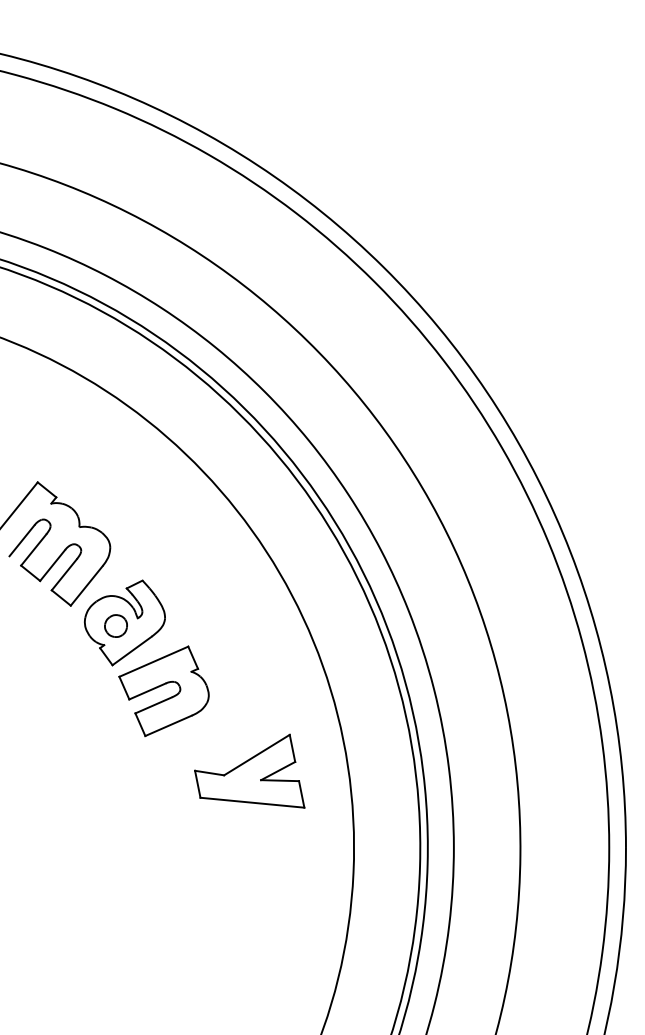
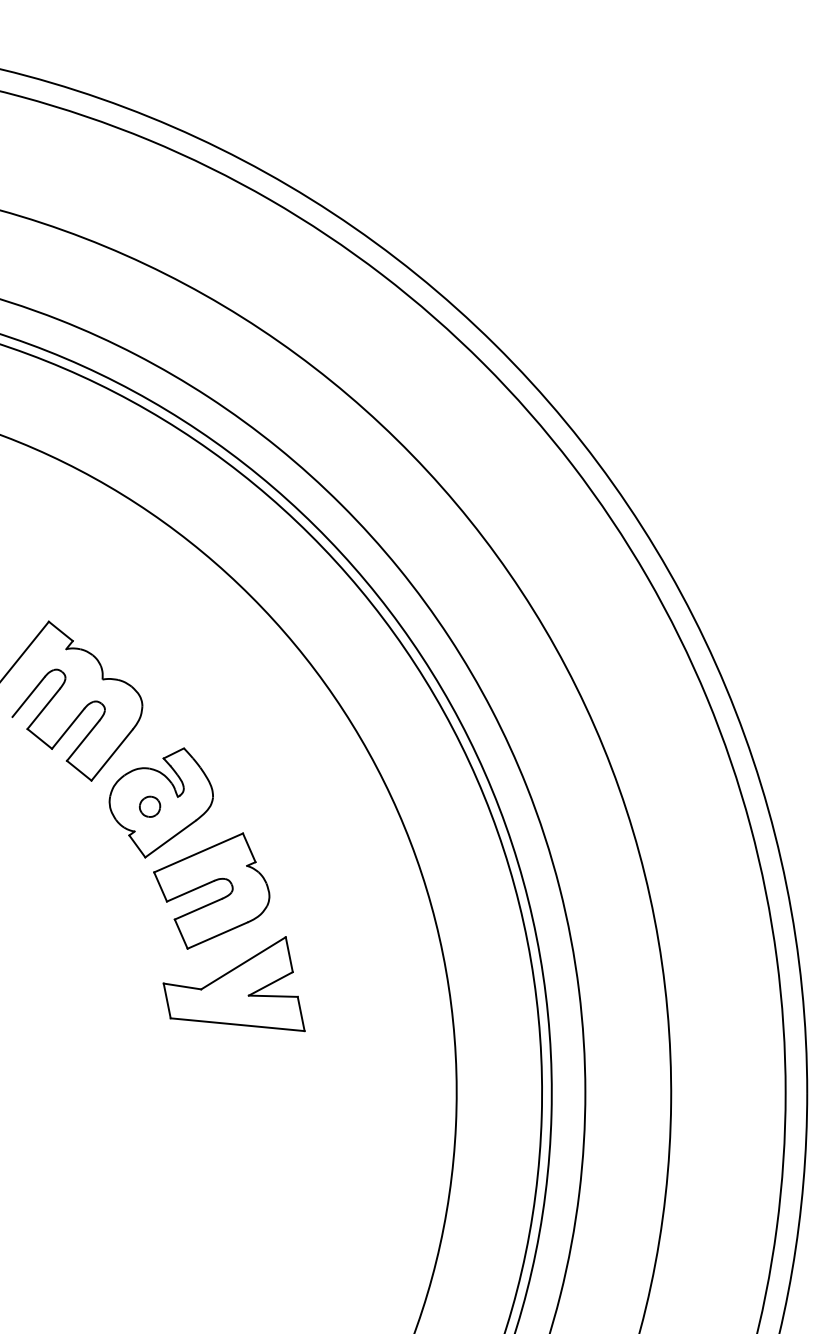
part: (116, 625) -> (150, 806), size x0.71
part: (249, 771) -> (233, 984), moved

